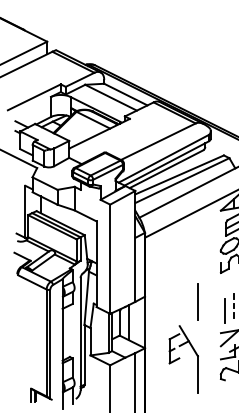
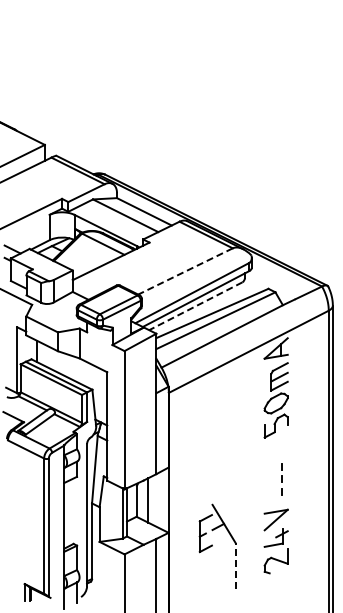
line: (158, 141) -> (185, 271), solid -> dashed
line: (166, 169) -> (195, 306), solid -> dashed
line: (197, 302) -> (235, 474), removed
line: (224, 310) -> (269, 485), removed
line: (197, 374) -> (235, 565), solid -> dashed

